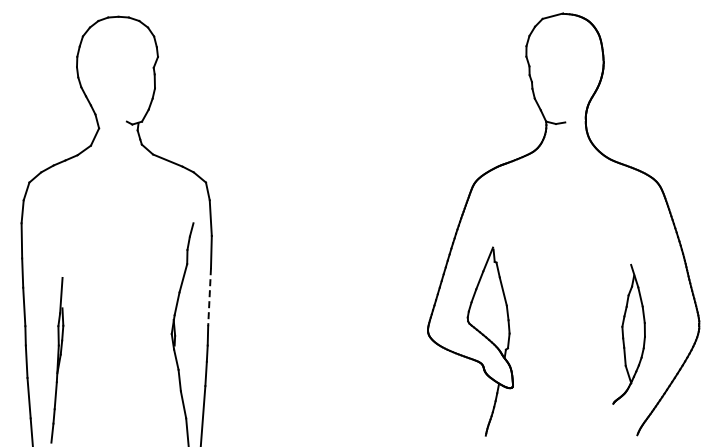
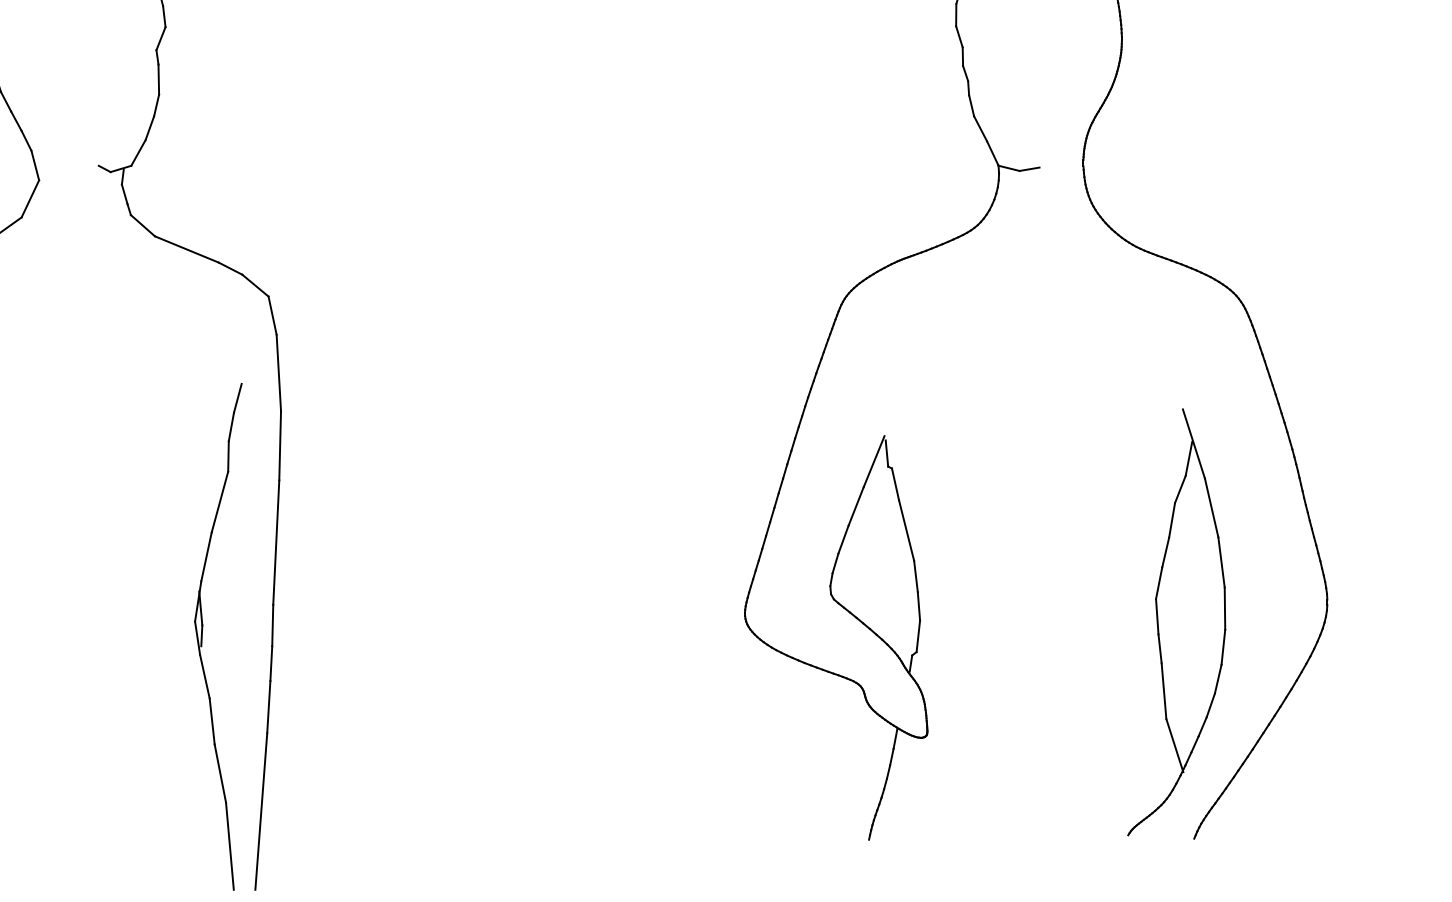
line: (209, 297) -> (276, 543), dashed -> solid
part: (628, 334) -> (1175, 622), size x1.43

